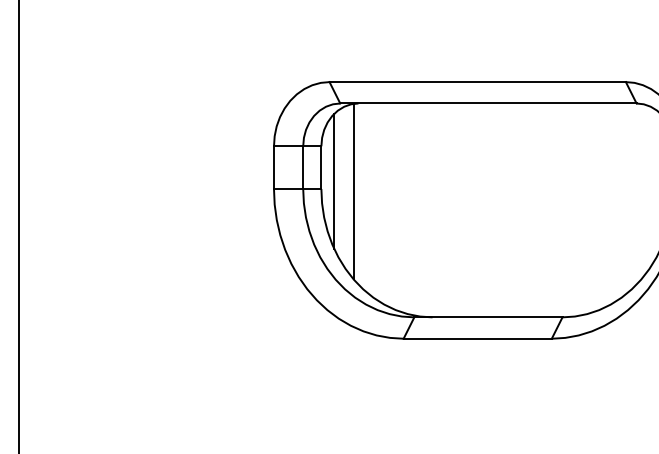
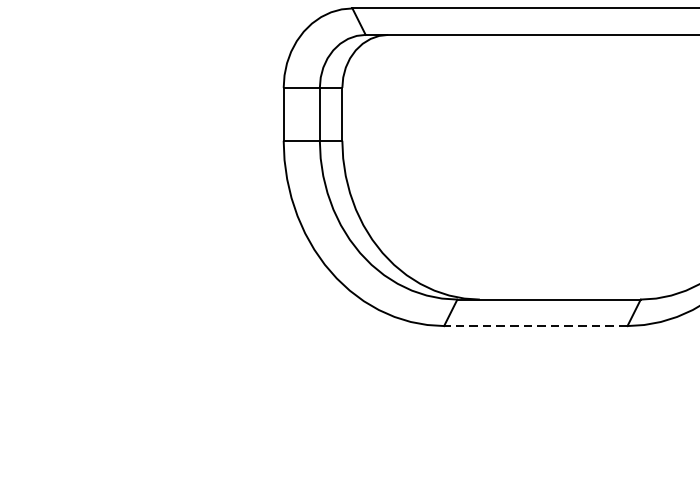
line: (334, 181) -> (358, 131), removed
line: (353, 191) -> (382, 143), removed
line: (477, 338) -> (535, 325), solid -> dashed

